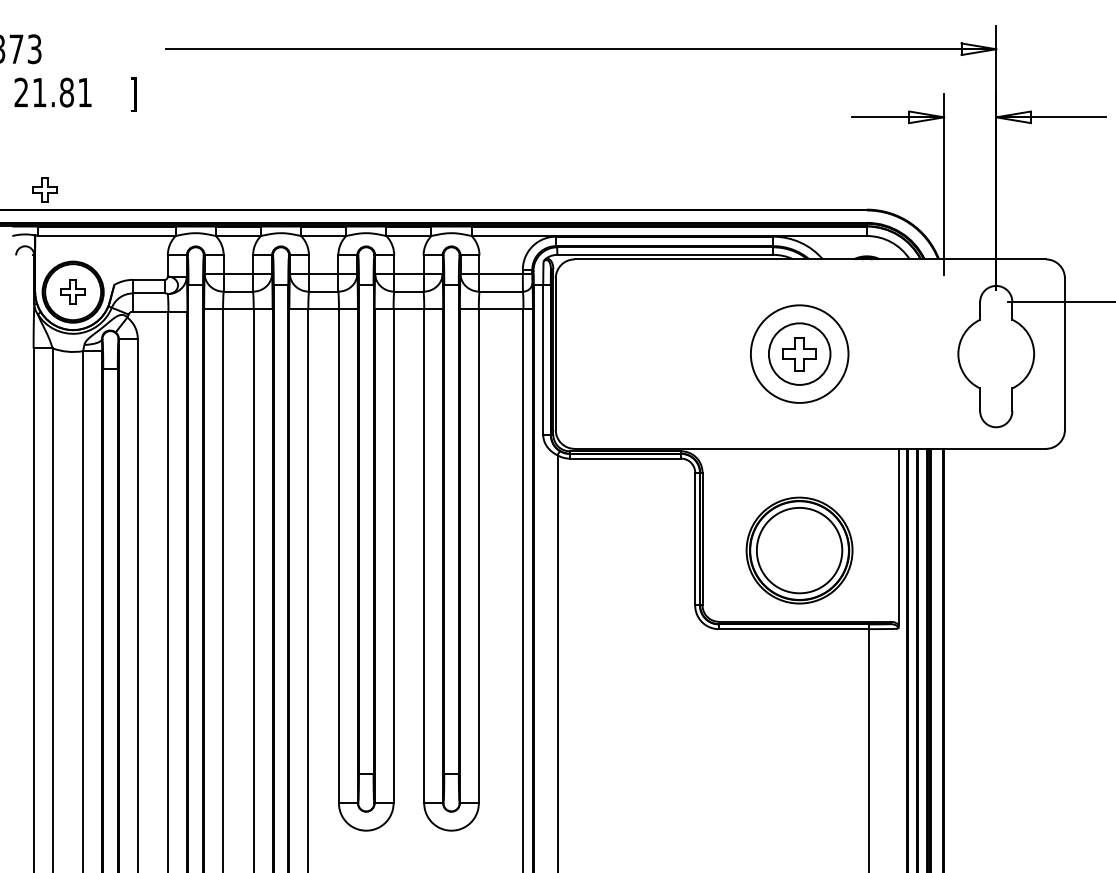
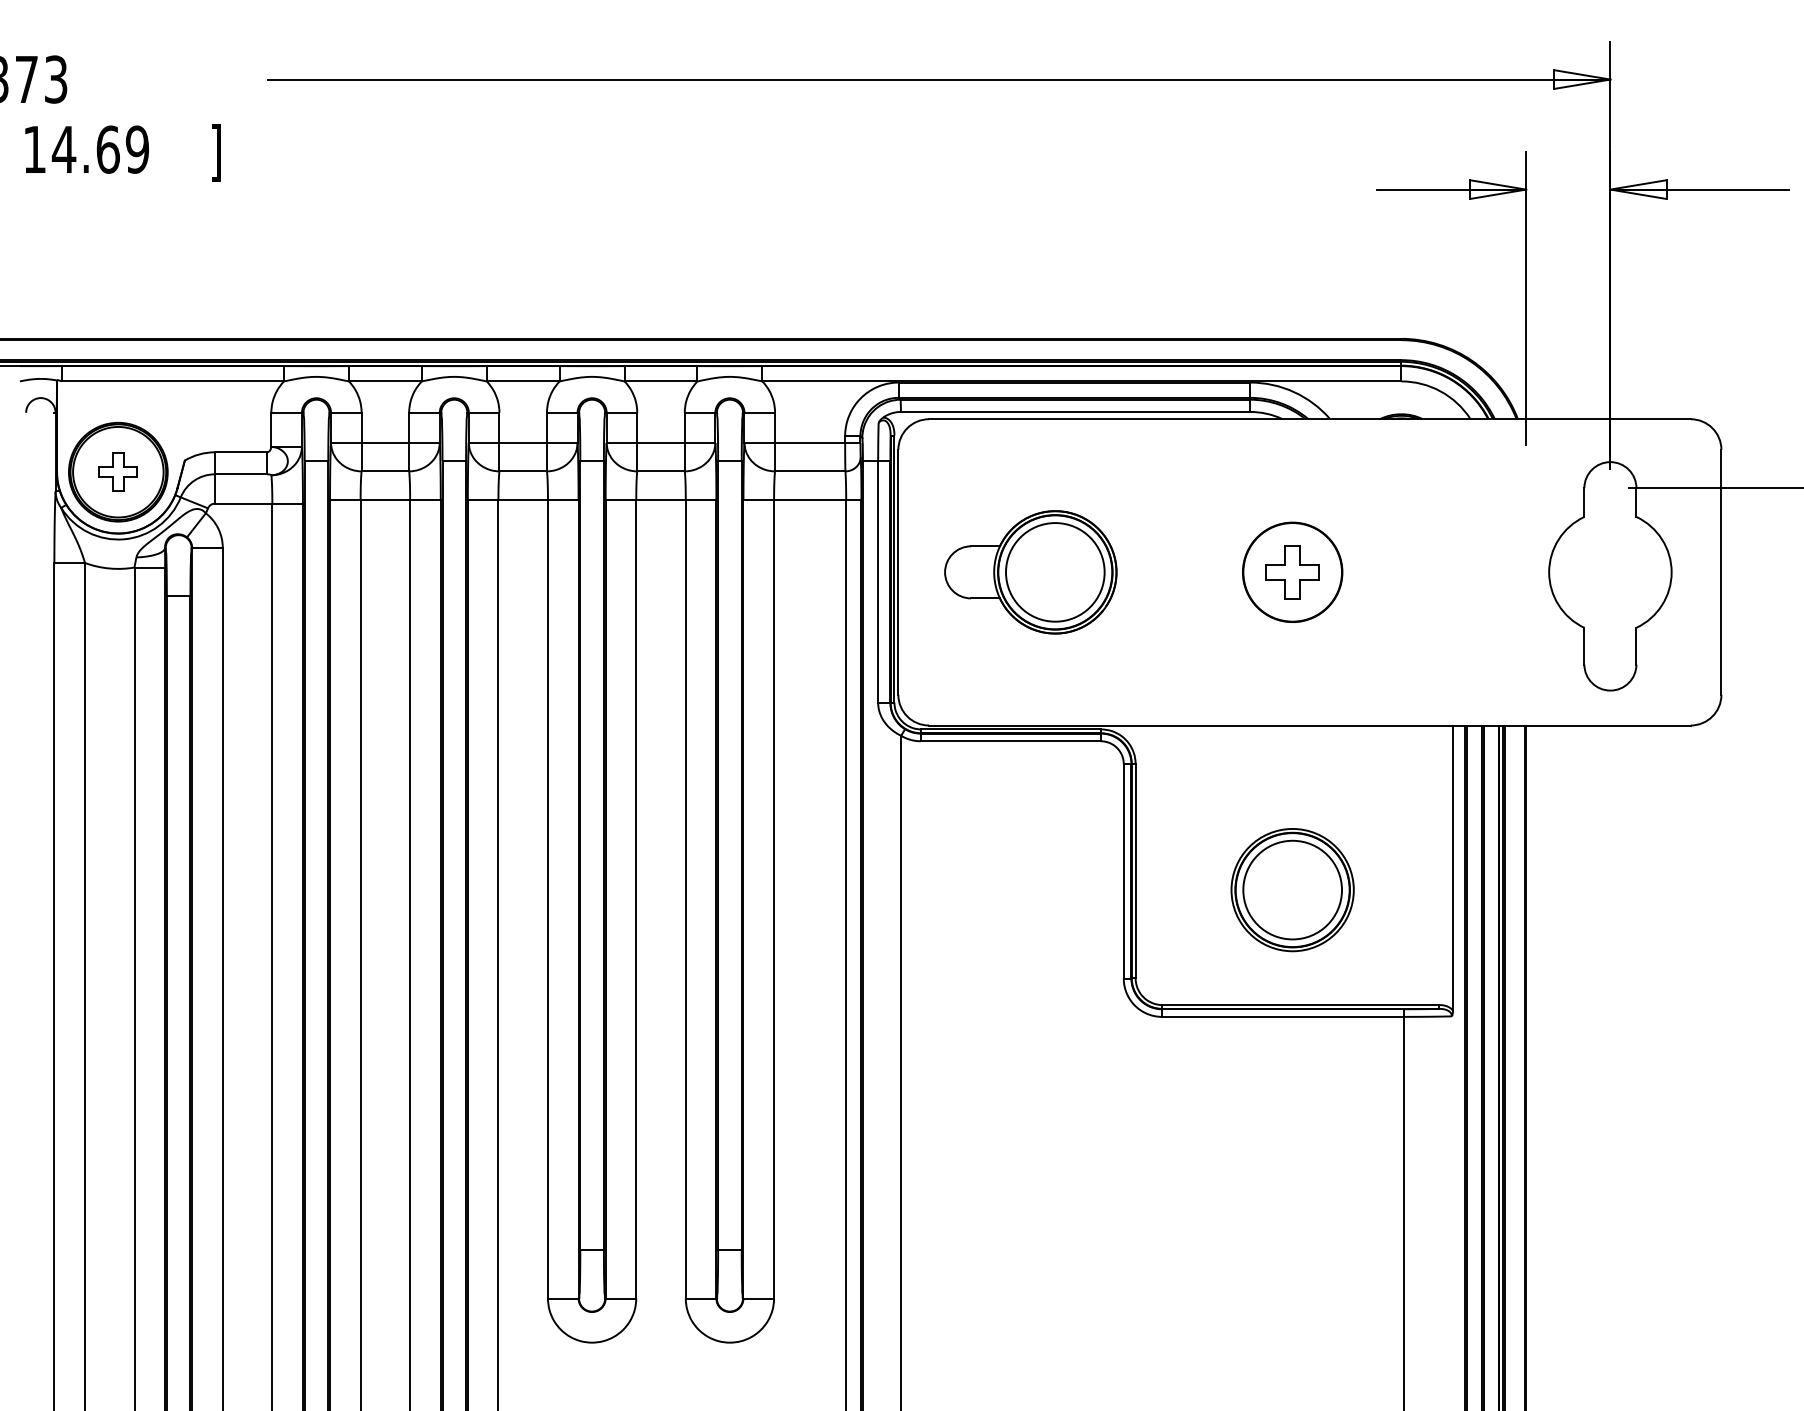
text: (53, 92) -> (86, 149), 21.81 -> 14.69
part: (44, 189) -> (71, 306), removed
part: (637, 353) -> (1030, 571), added
circle: (799, 353) -> (1292, 571), size x0.62
part: (799, 550) -> (1292, 889), size x0.71

